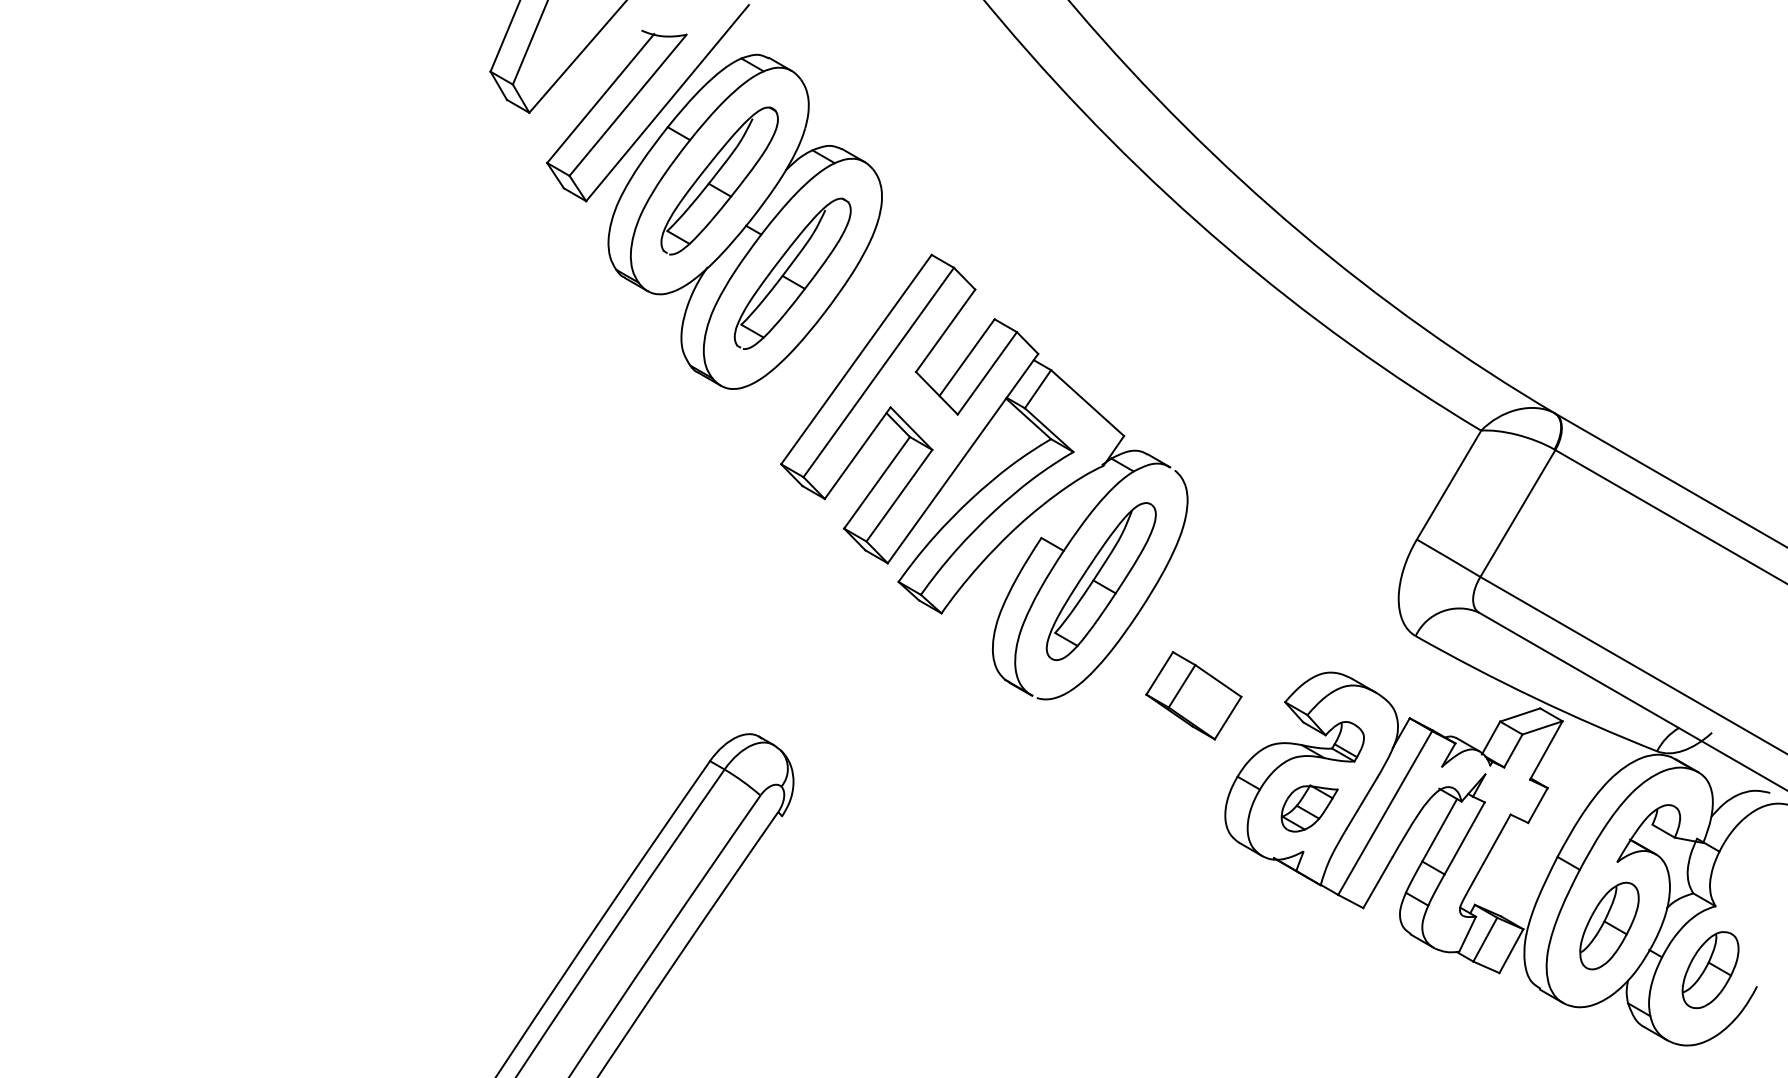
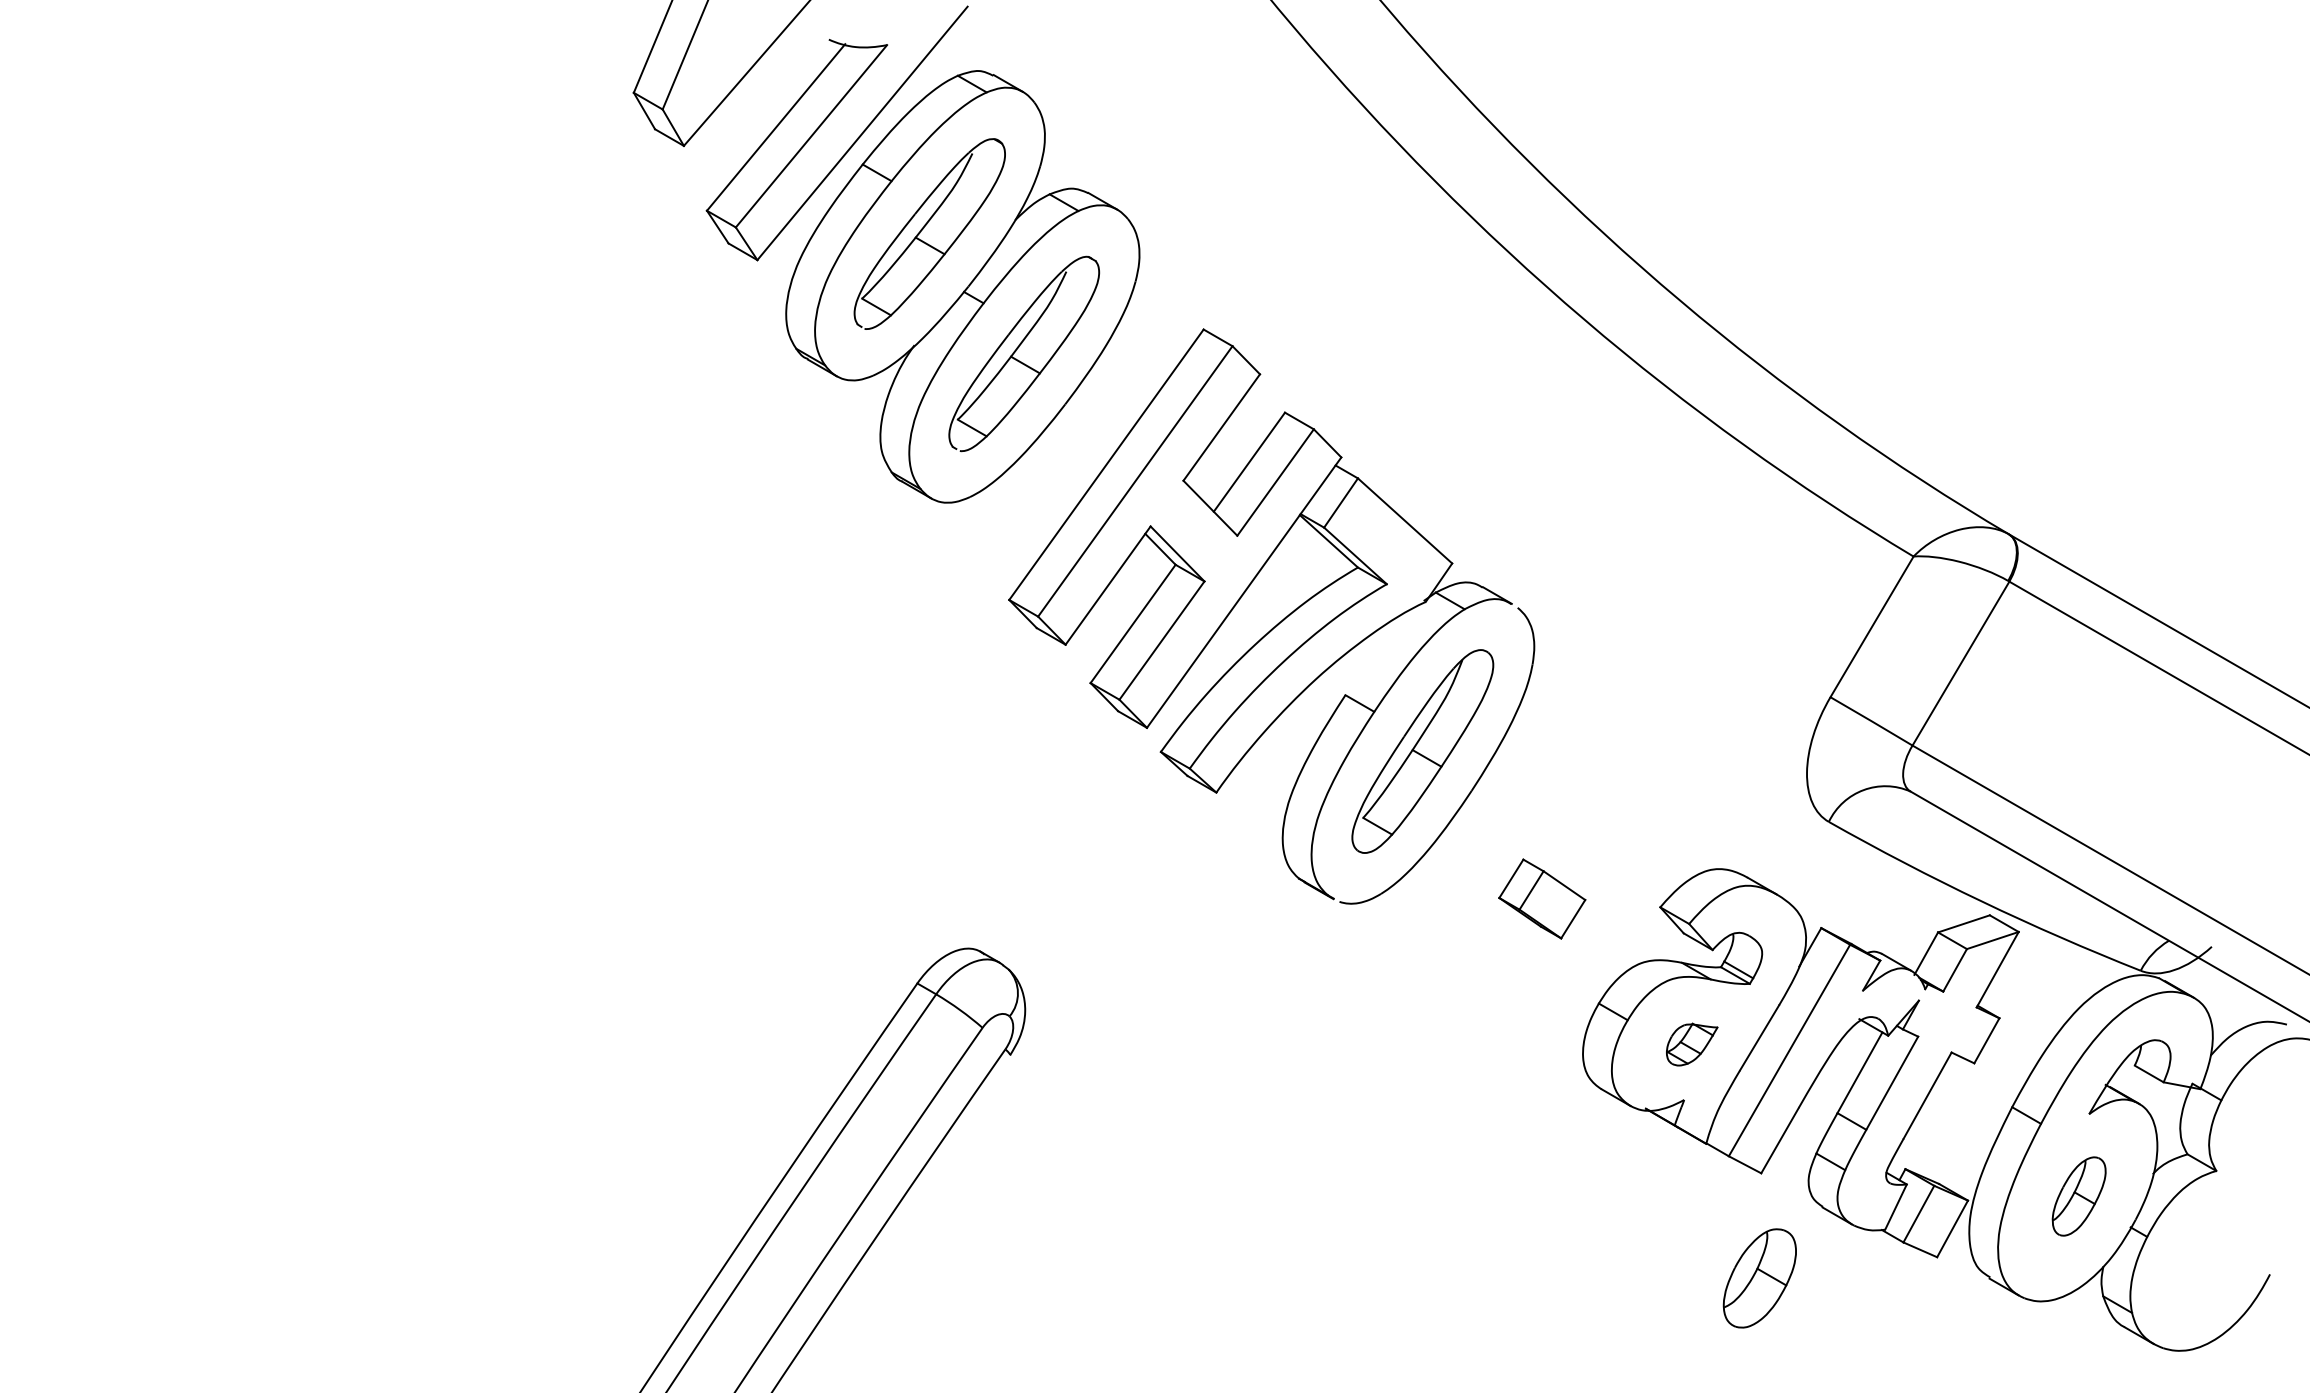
part: (1193, 695) -> (1541, 898), size x0.7
part: (1310, 808) -> (1692, 1044), size x0.7
part: (1608, 926) -> (2078, 1196), size x0.7
part: (1710, 970) -> (1759, 1278), moved

